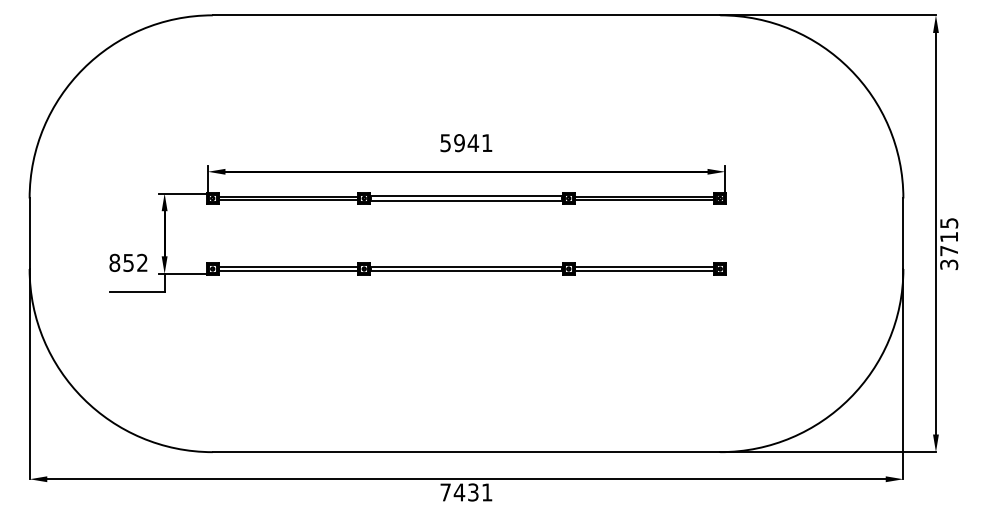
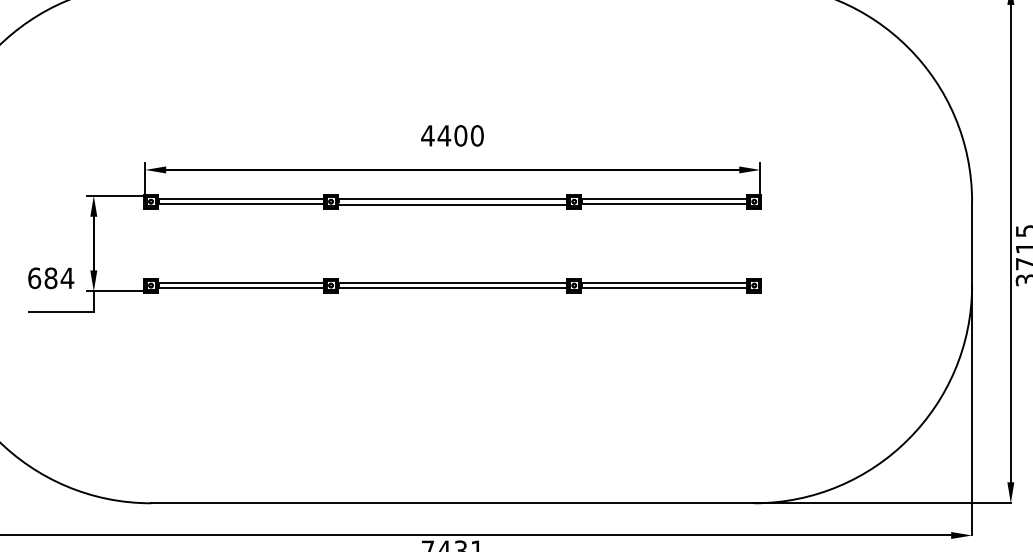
text: (465, 143) -> (451, 136), 5941 -> 4400
text: (128, 262) -> (50, 277), 852 -> 684

